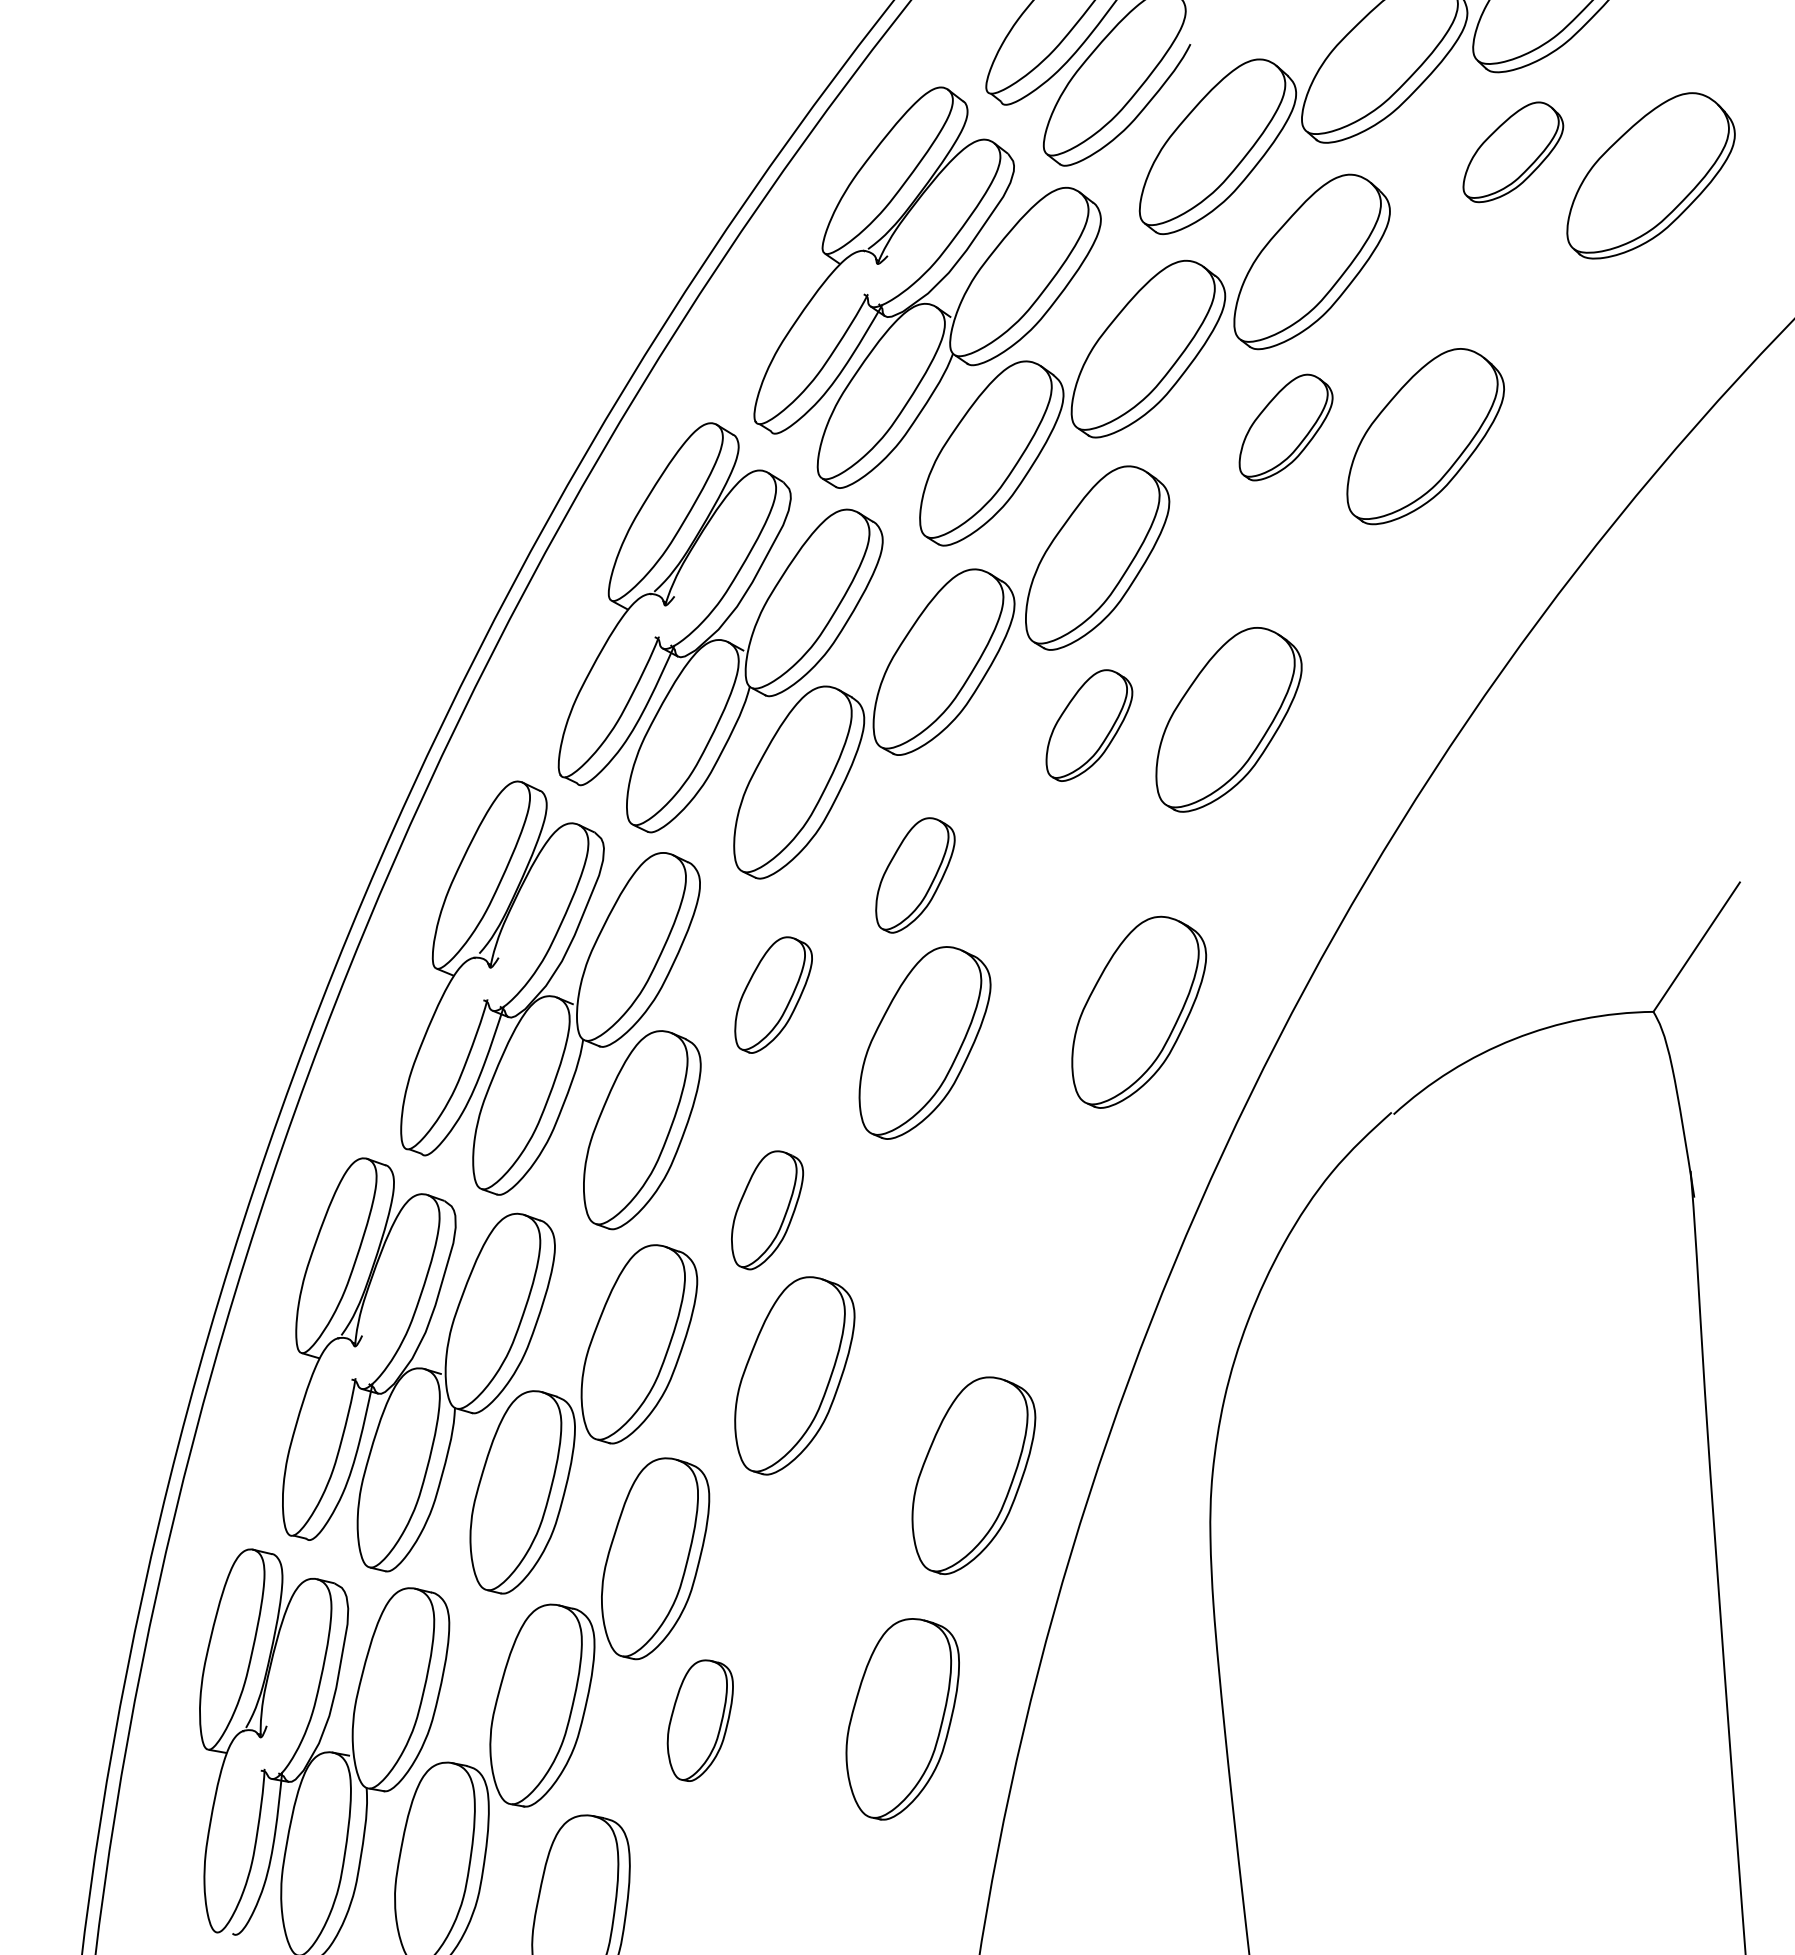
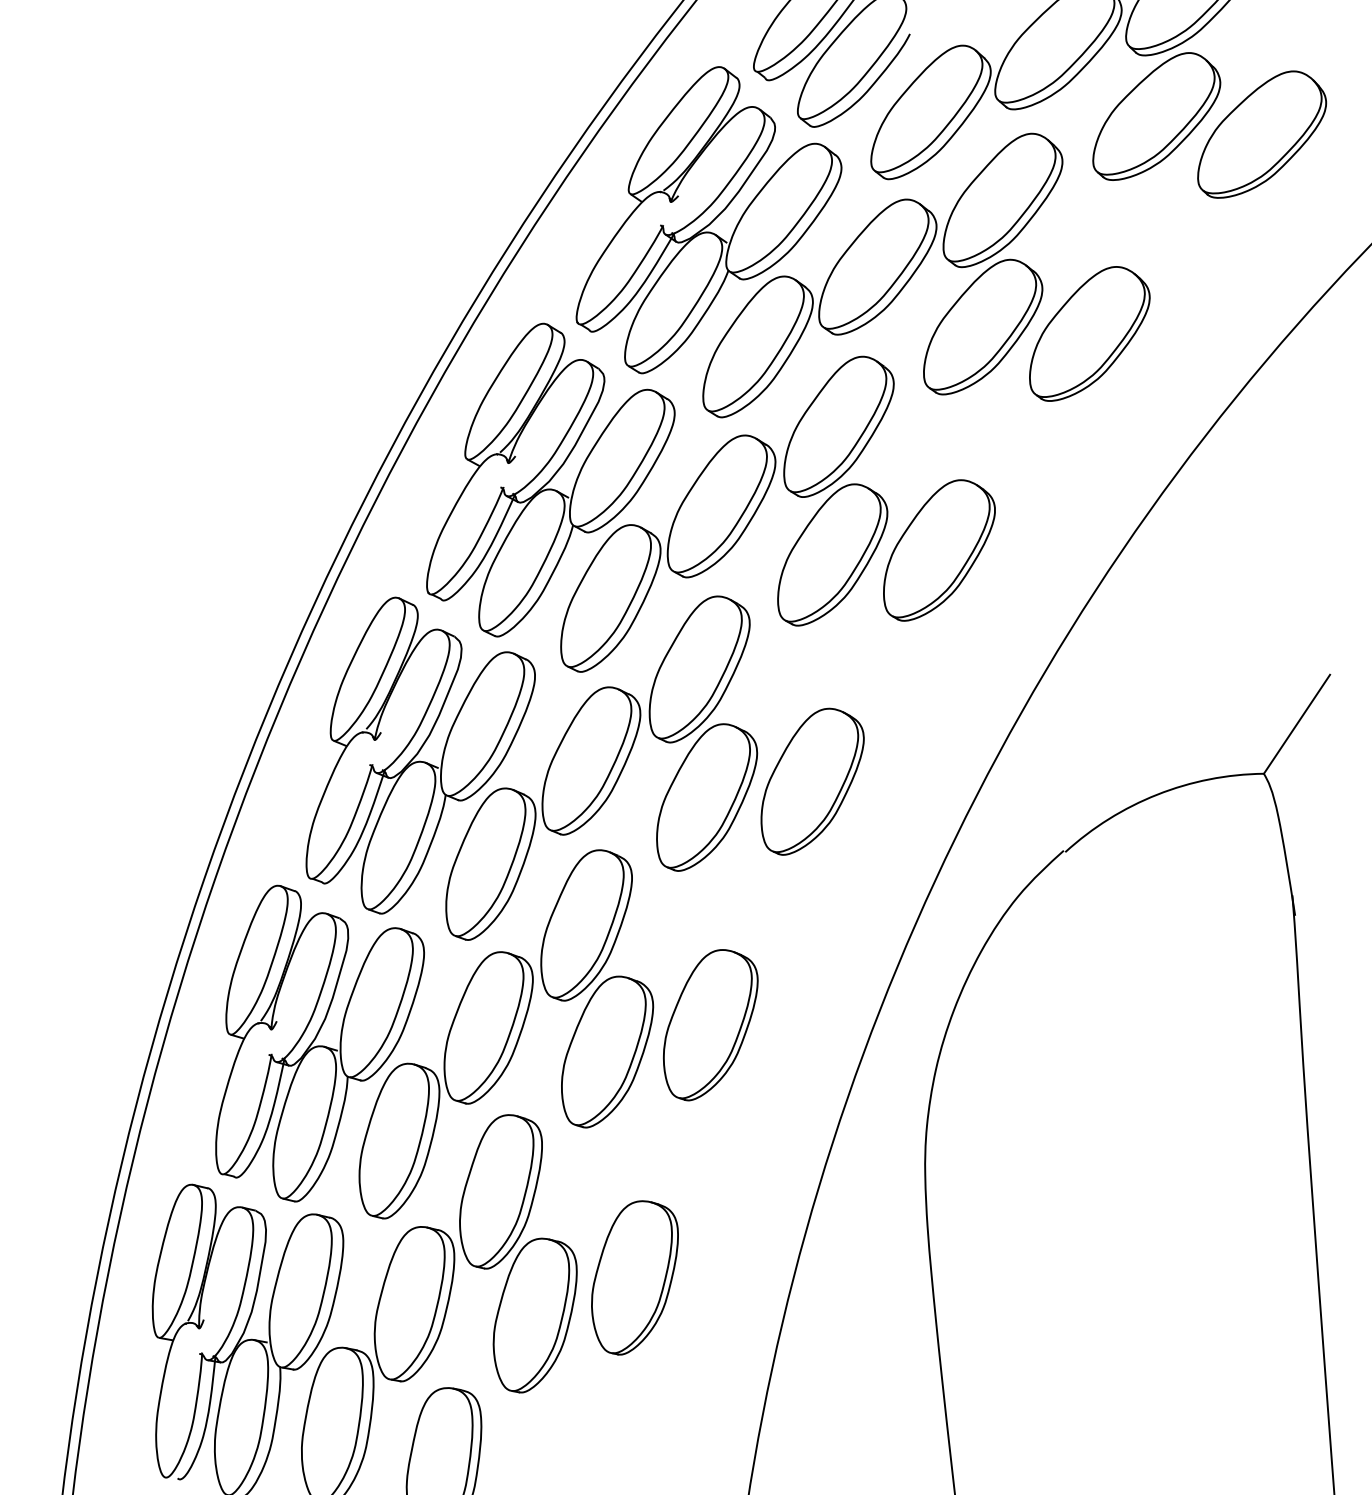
part: (1513, 152) -> (1156, 116), size x1.67
part: (1285, 427) -> (982, 327), size x1.67
part: (1089, 725) -> (832, 554), size x1.67
part: (915, 875) -> (699, 669), size x1.67
part: (773, 994) -> (591, 760), size x1.67
part: (1139, 1011) -> (812, 781), moved
part: (767, 1210) -> (586, 925), size x1.67
part: (973, 1475) -> (710, 1025), moved
part: (902, 1719) -> (634, 1278), moved
part: (700, 1720) -> (535, 1315), size x1.67

